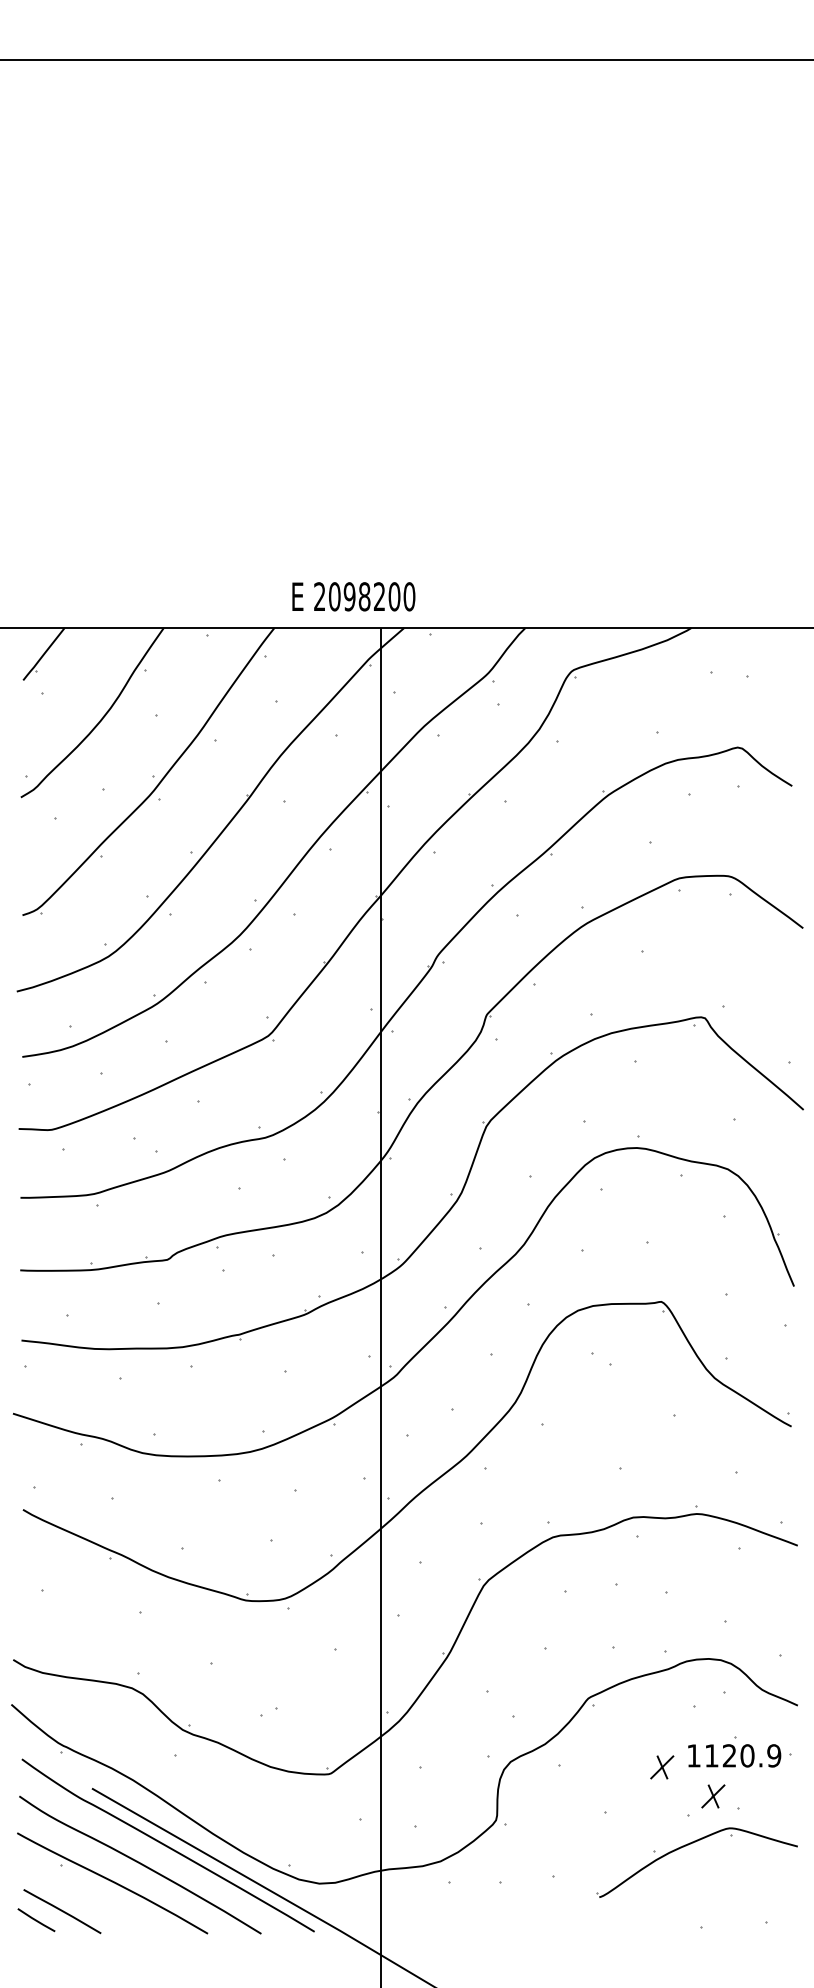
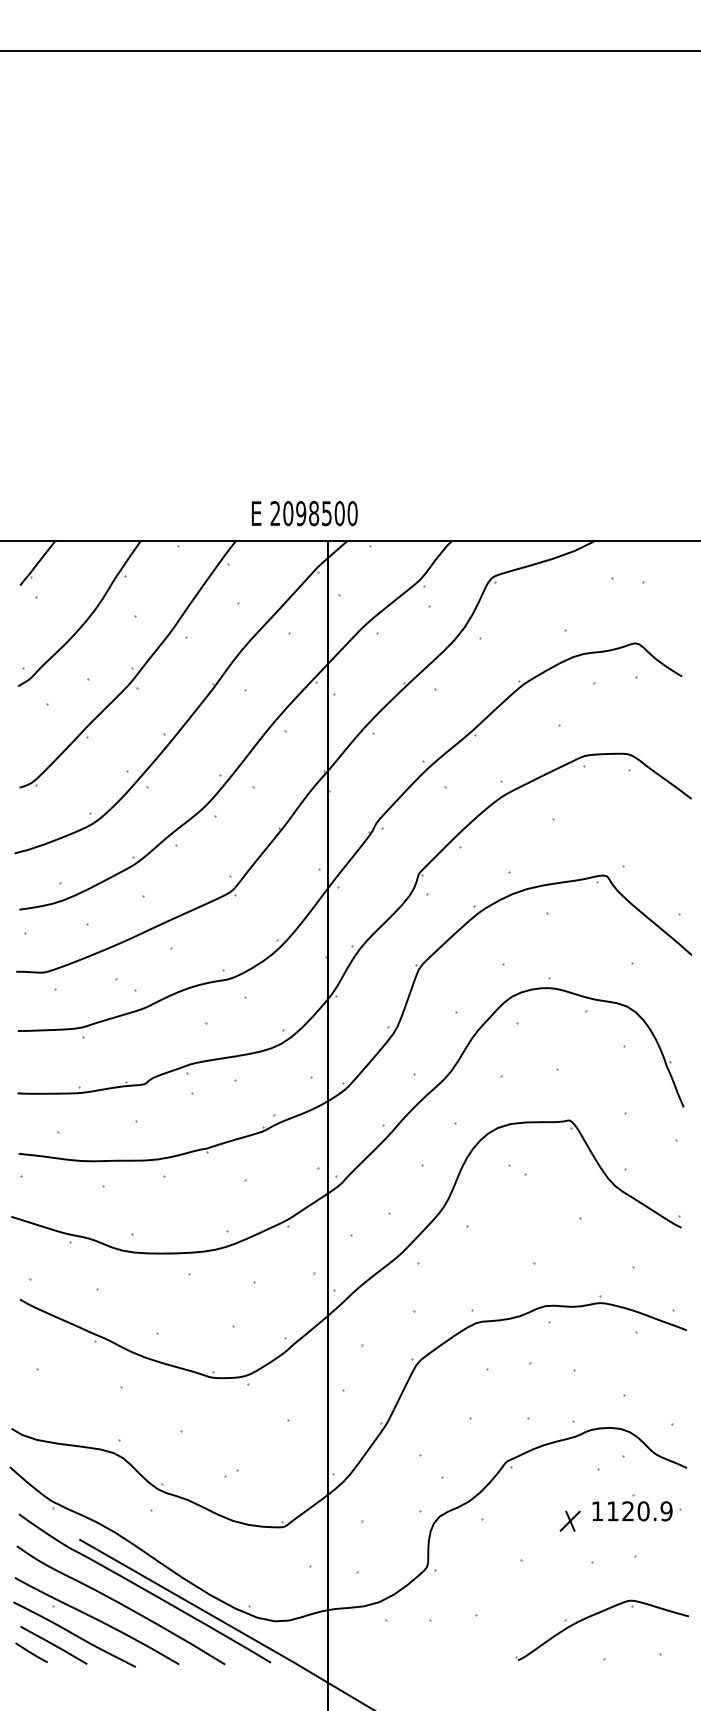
text: (379, 596) -> (326, 513), 2098200 -> 2098500
part: (712, 1795) -> (613, 1545), removed
part: (689, 1845) -> (595, 1615), moved
line: (86, 1898) -> (74, 1634), added

